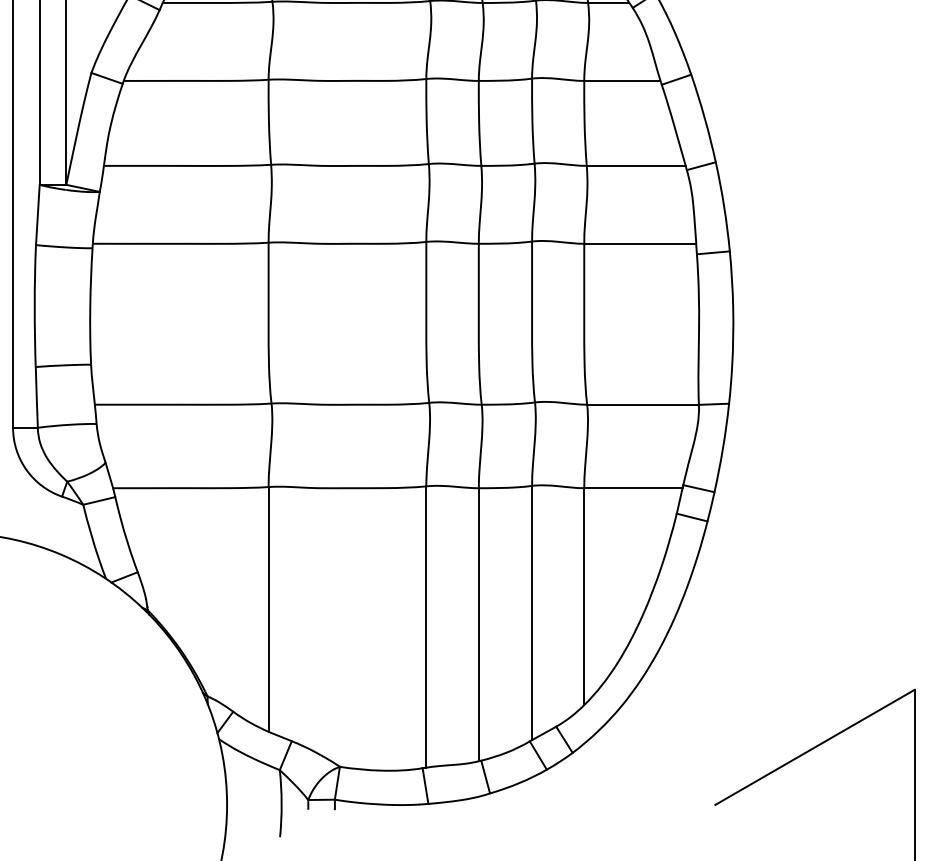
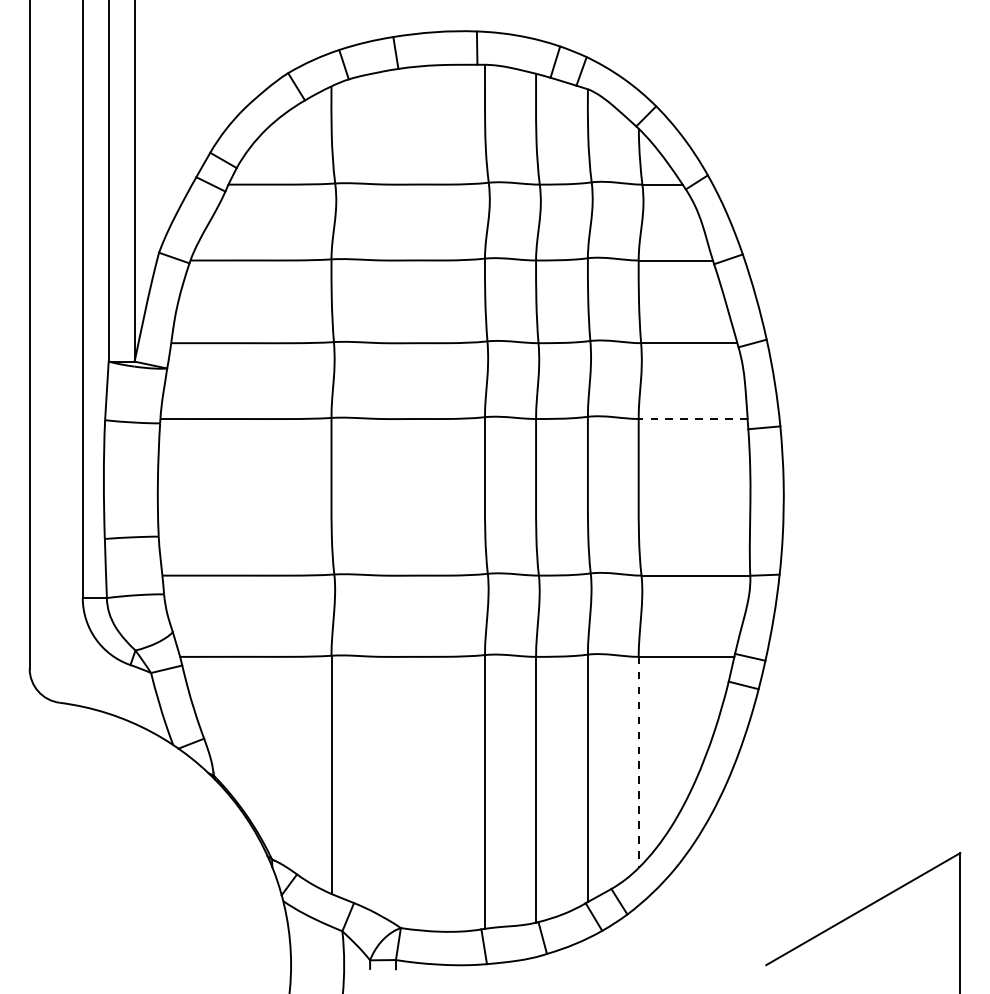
line: (639, 244) -> (692, 419), solid -> dashed
line: (584, 596) -> (638, 762), solid -> dashed

